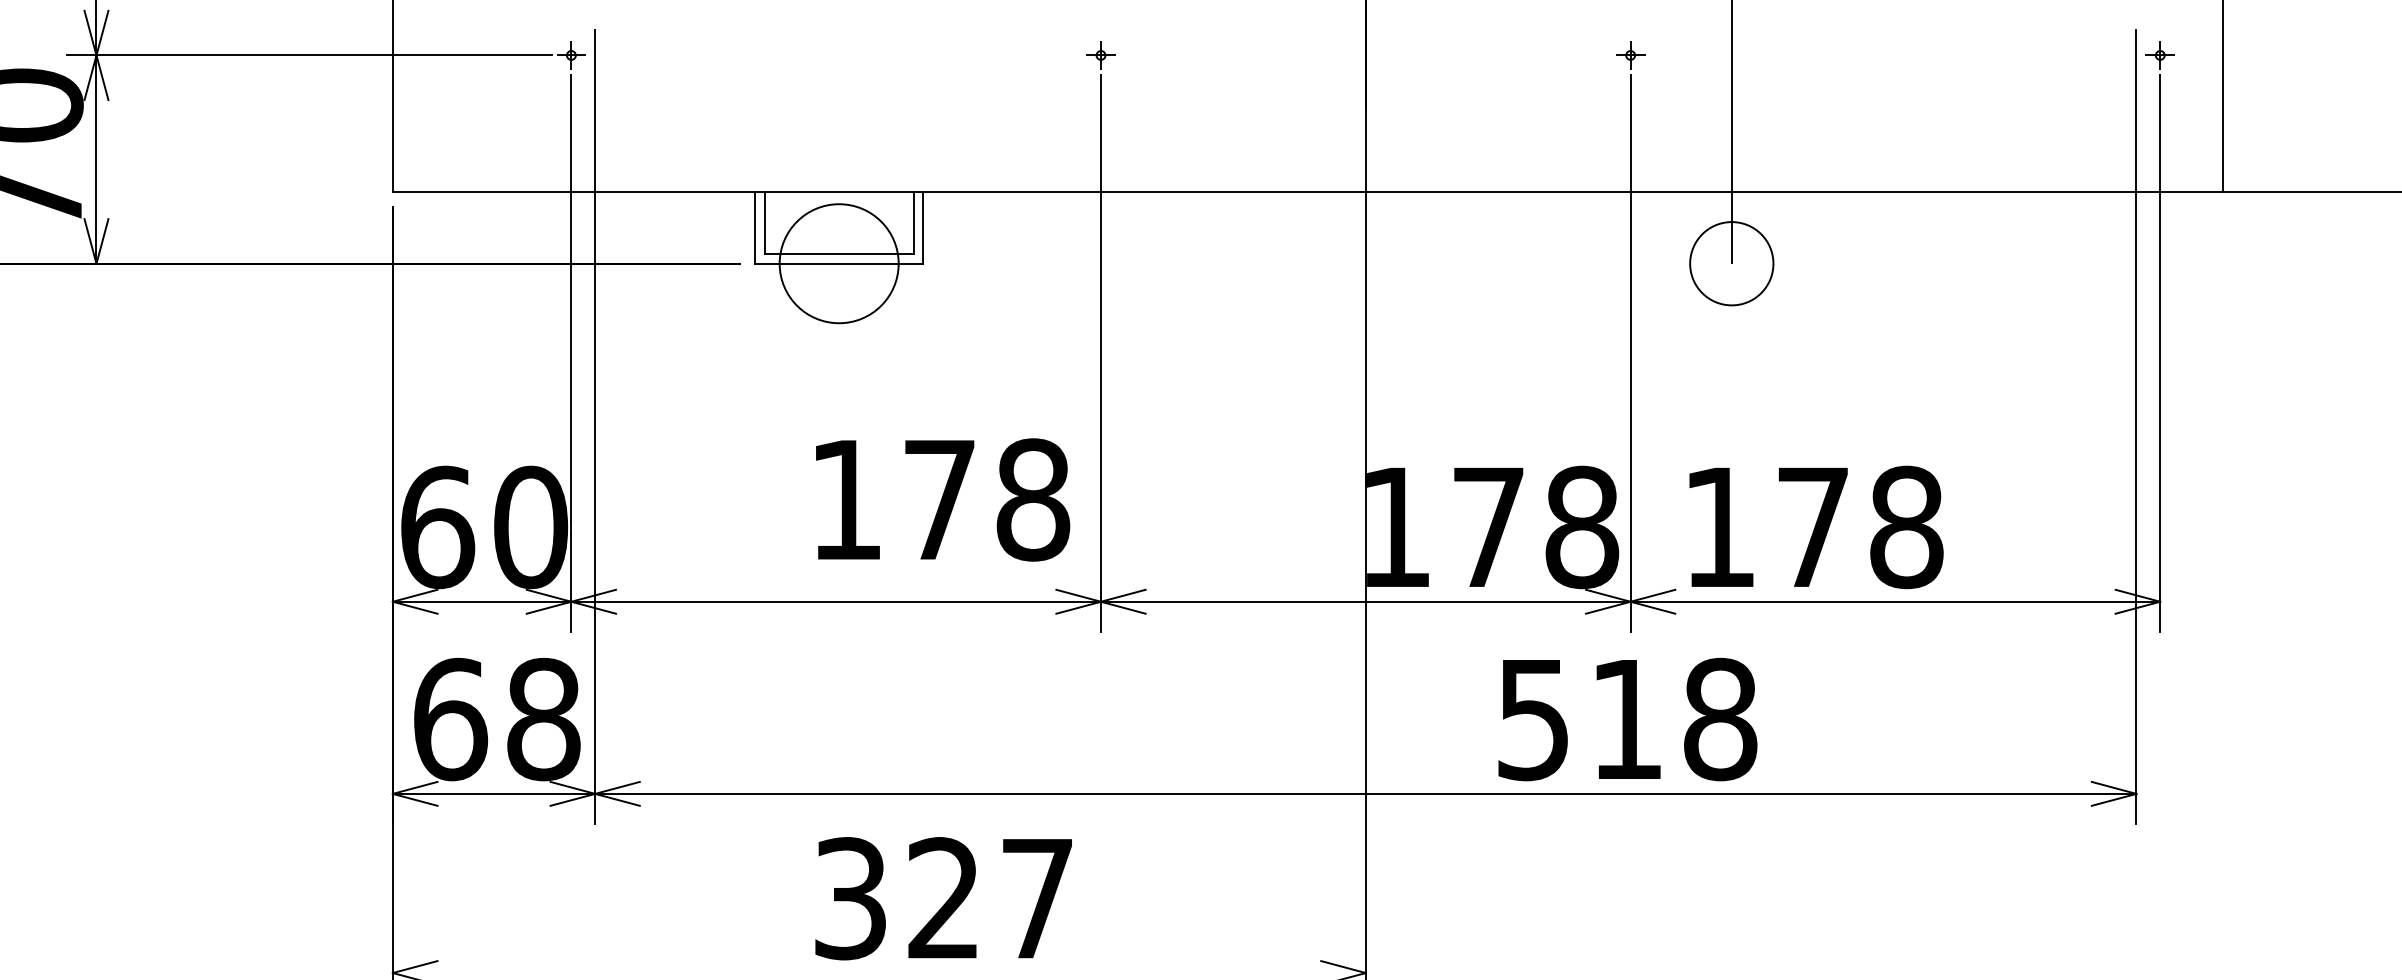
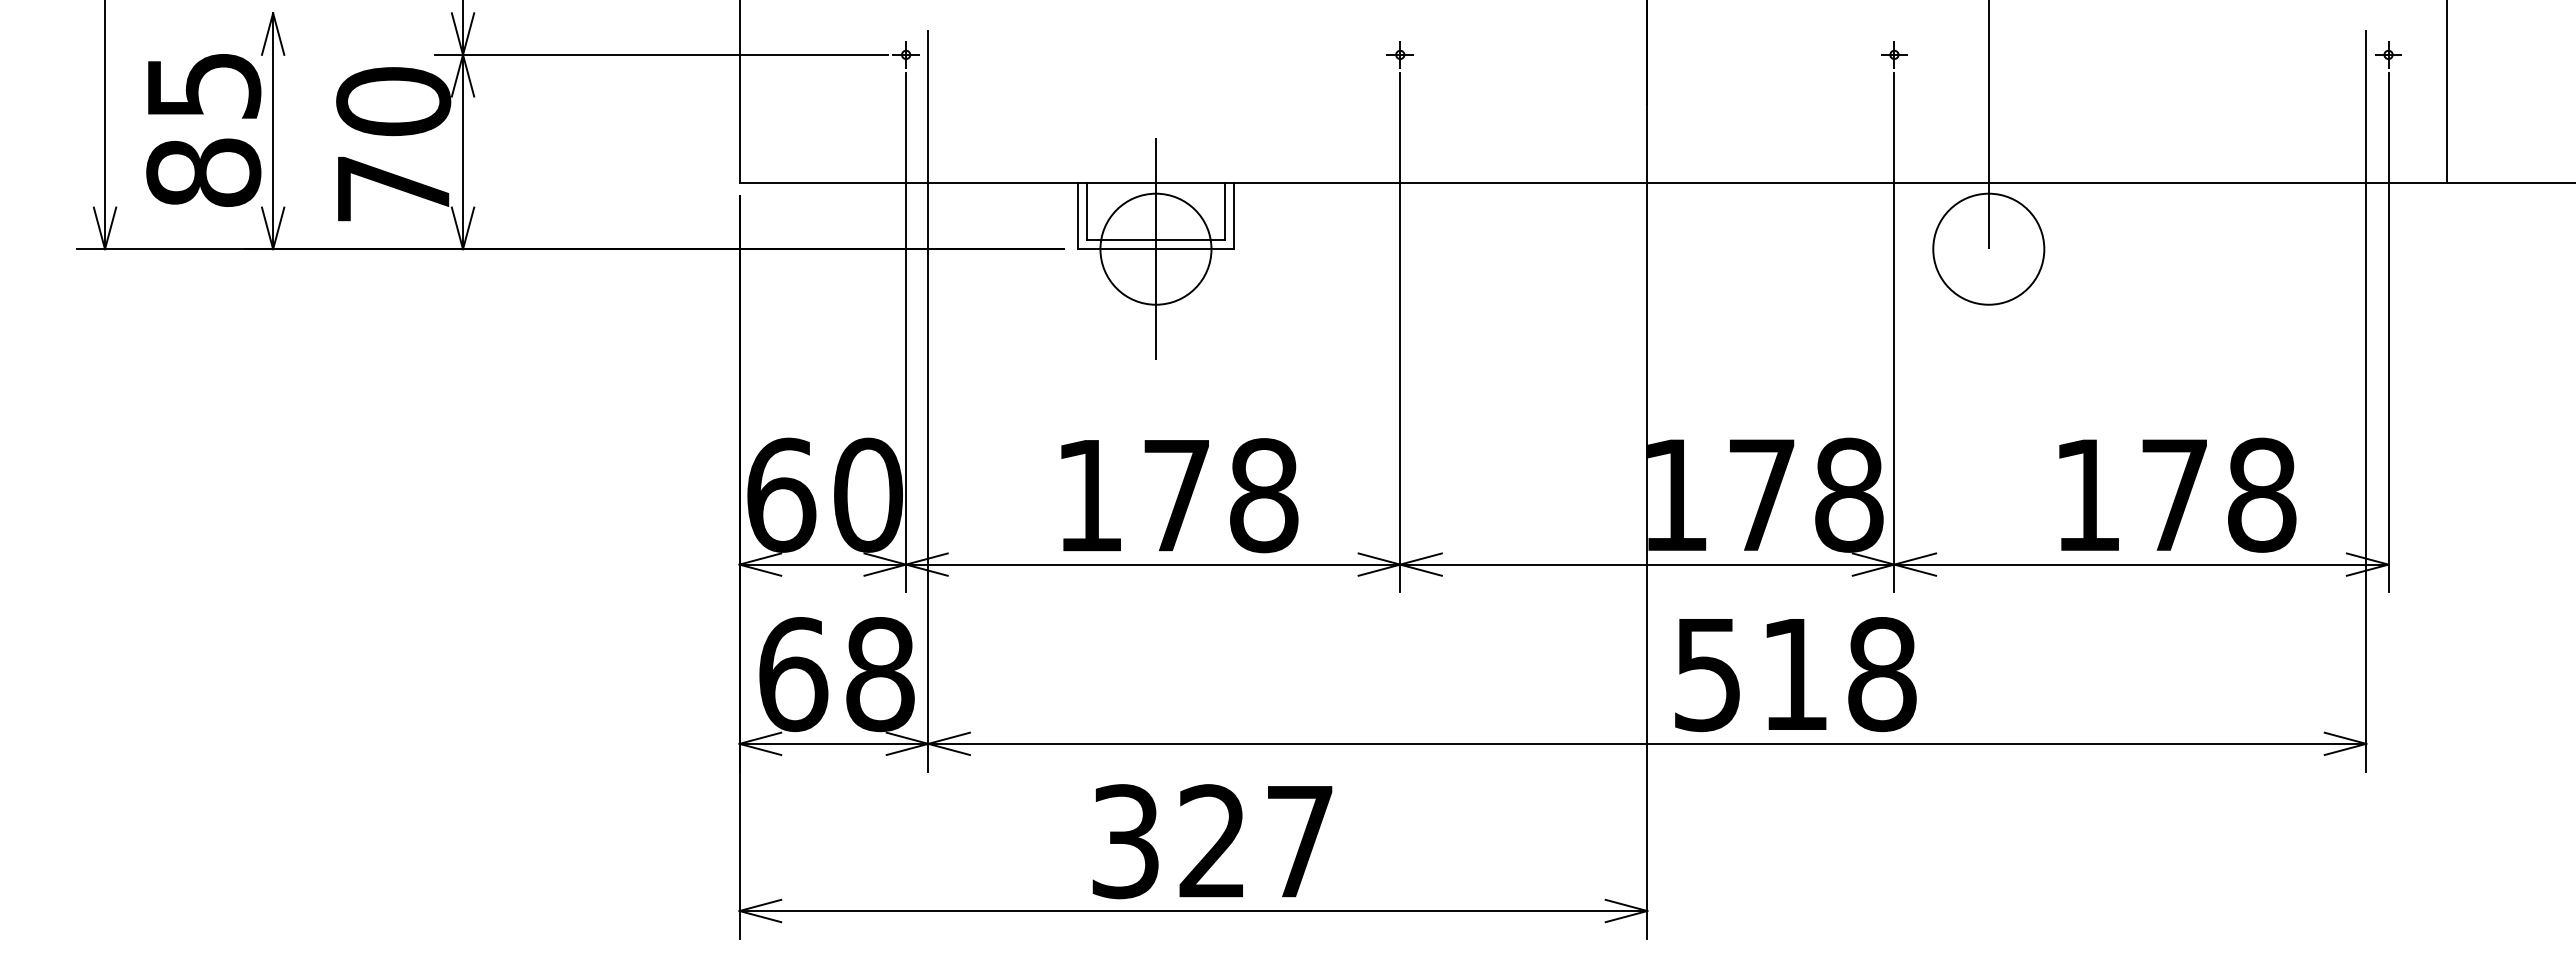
circle: (1731, 262) -> (1988, 248), size x1.43
line: (838, 264) -> (1155, 249), added
text: (942, 499) -> (1179, 495), moved
text: (1816, 526) -> (2177, 494), moved
text: (1627, 719) -> (1795, 674), moved
text: (943, 898) -> (1212, 841), moved
line: (879, 973) -> (1193, 911), added

